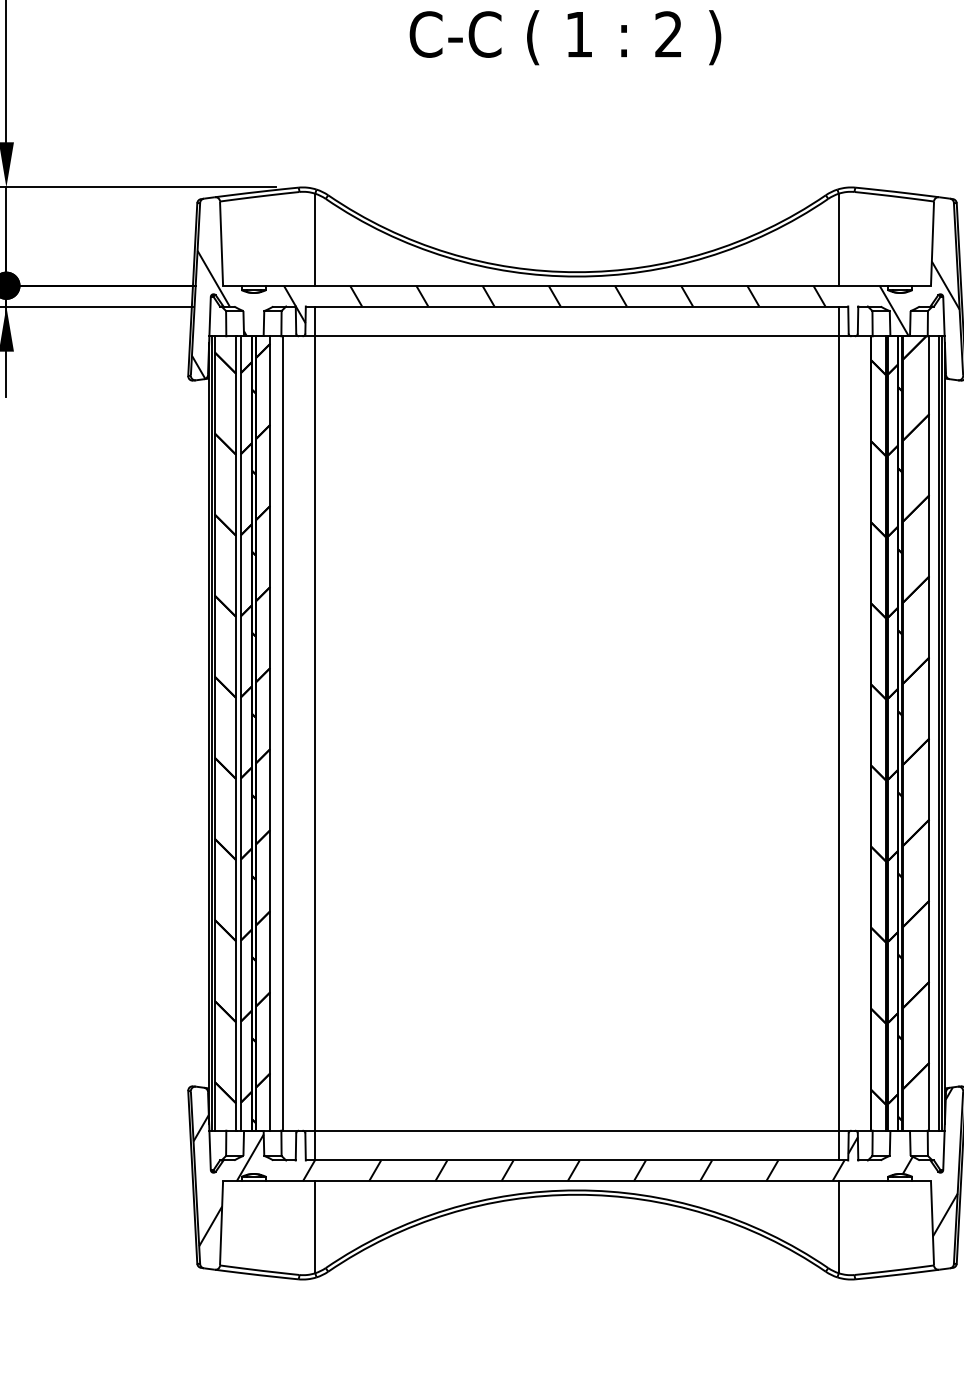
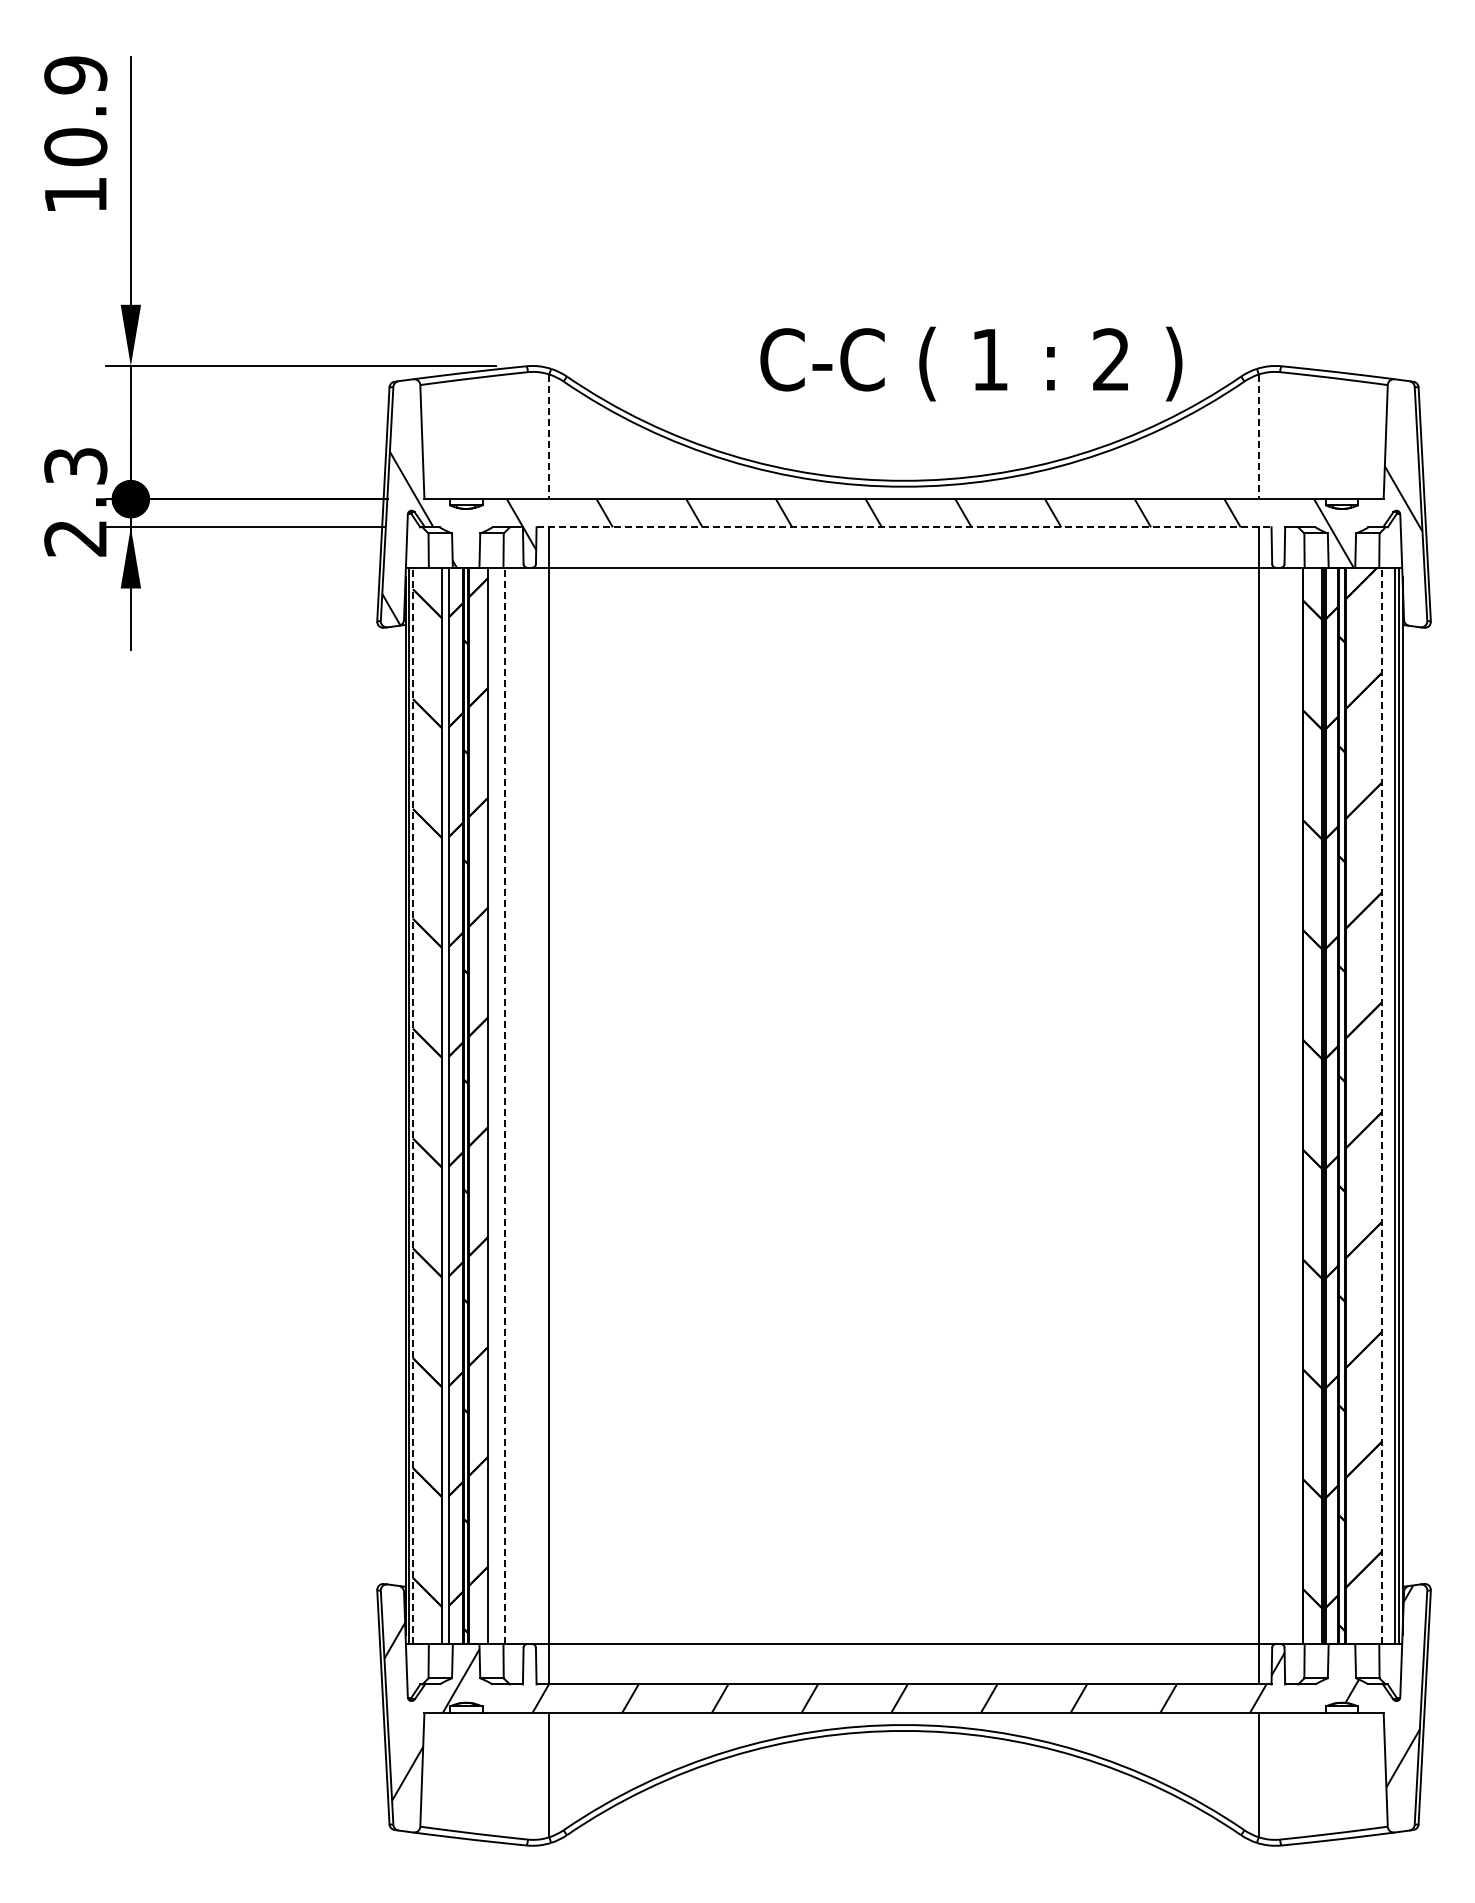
text: (565, 37) -> (971, 363), moved
line: (315, 240) -> (549, 437), solid -> dashed
line: (838, 240) -> (1258, 437), solid -> dashed
line: (577, 306) -> (904, 527), solid -> dashed
line: (214, 733) -> (413, 1105), solid -> dashed
line: (282, 733) -> (505, 1105), solid -> dashed
line: (929, 733) -> (1381, 1105), solid -> dashed

